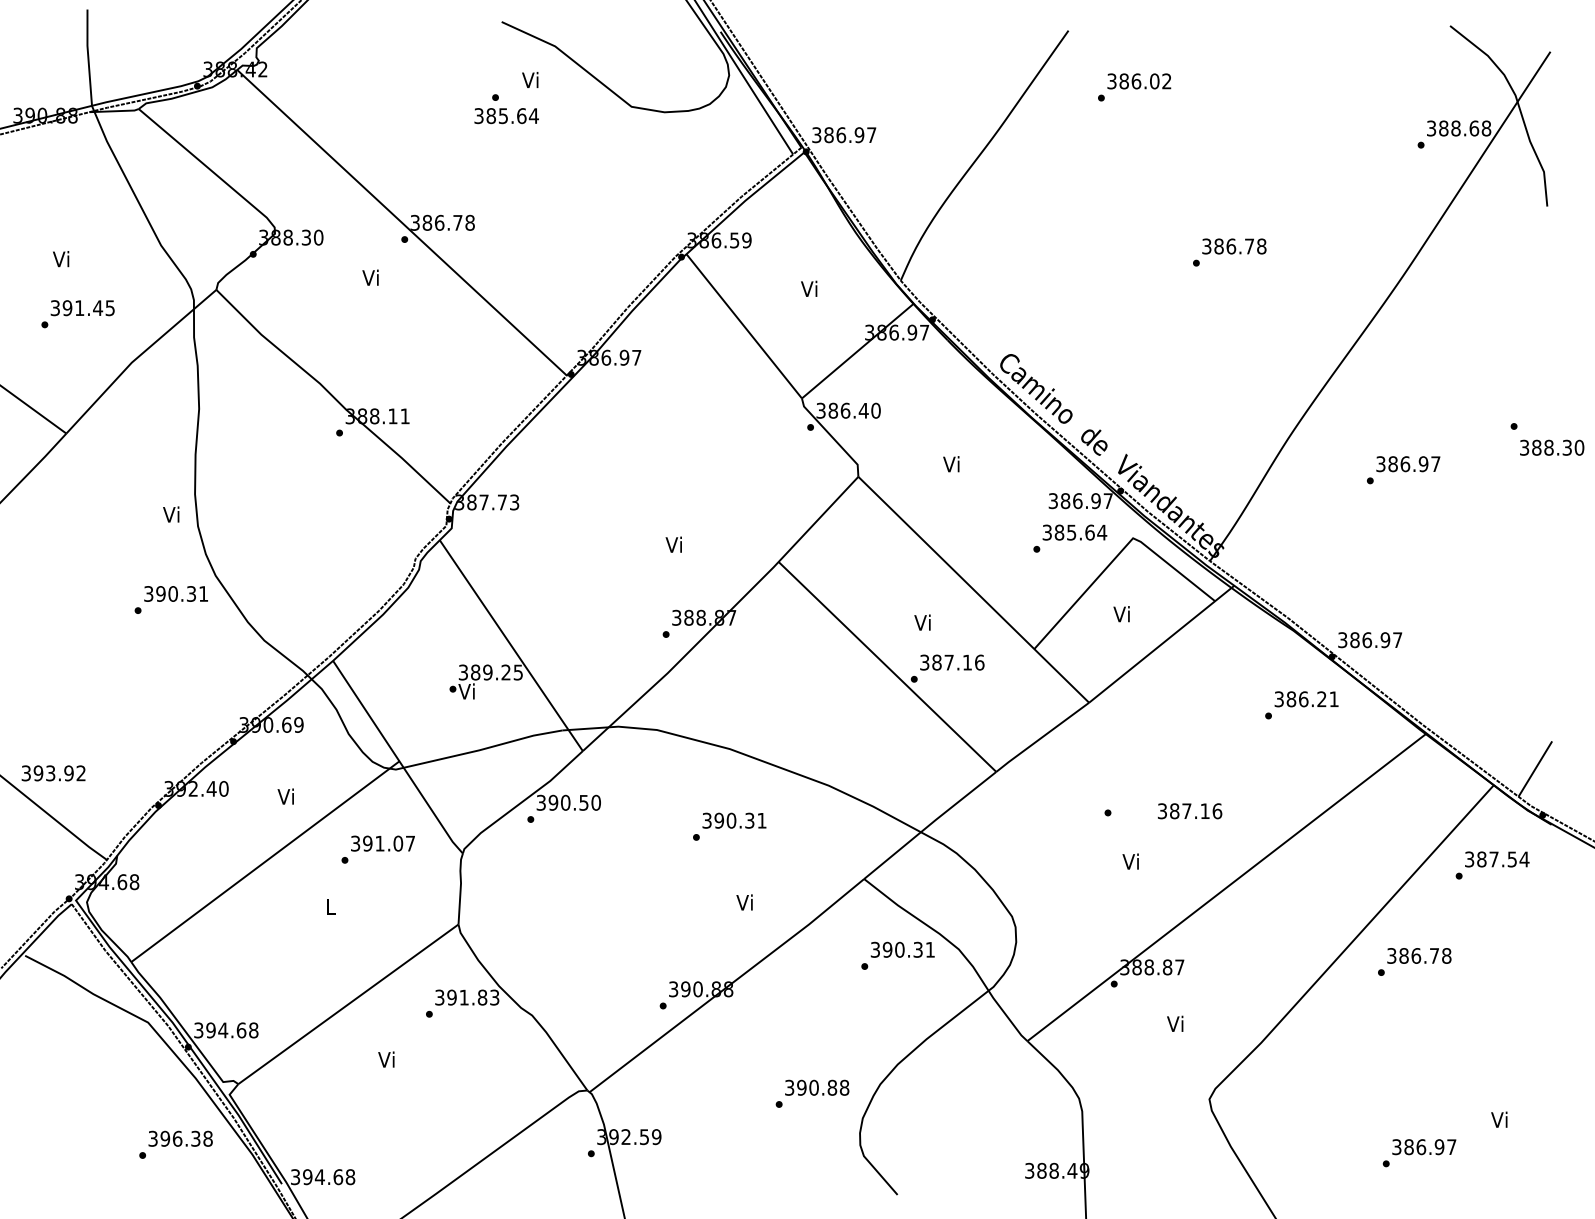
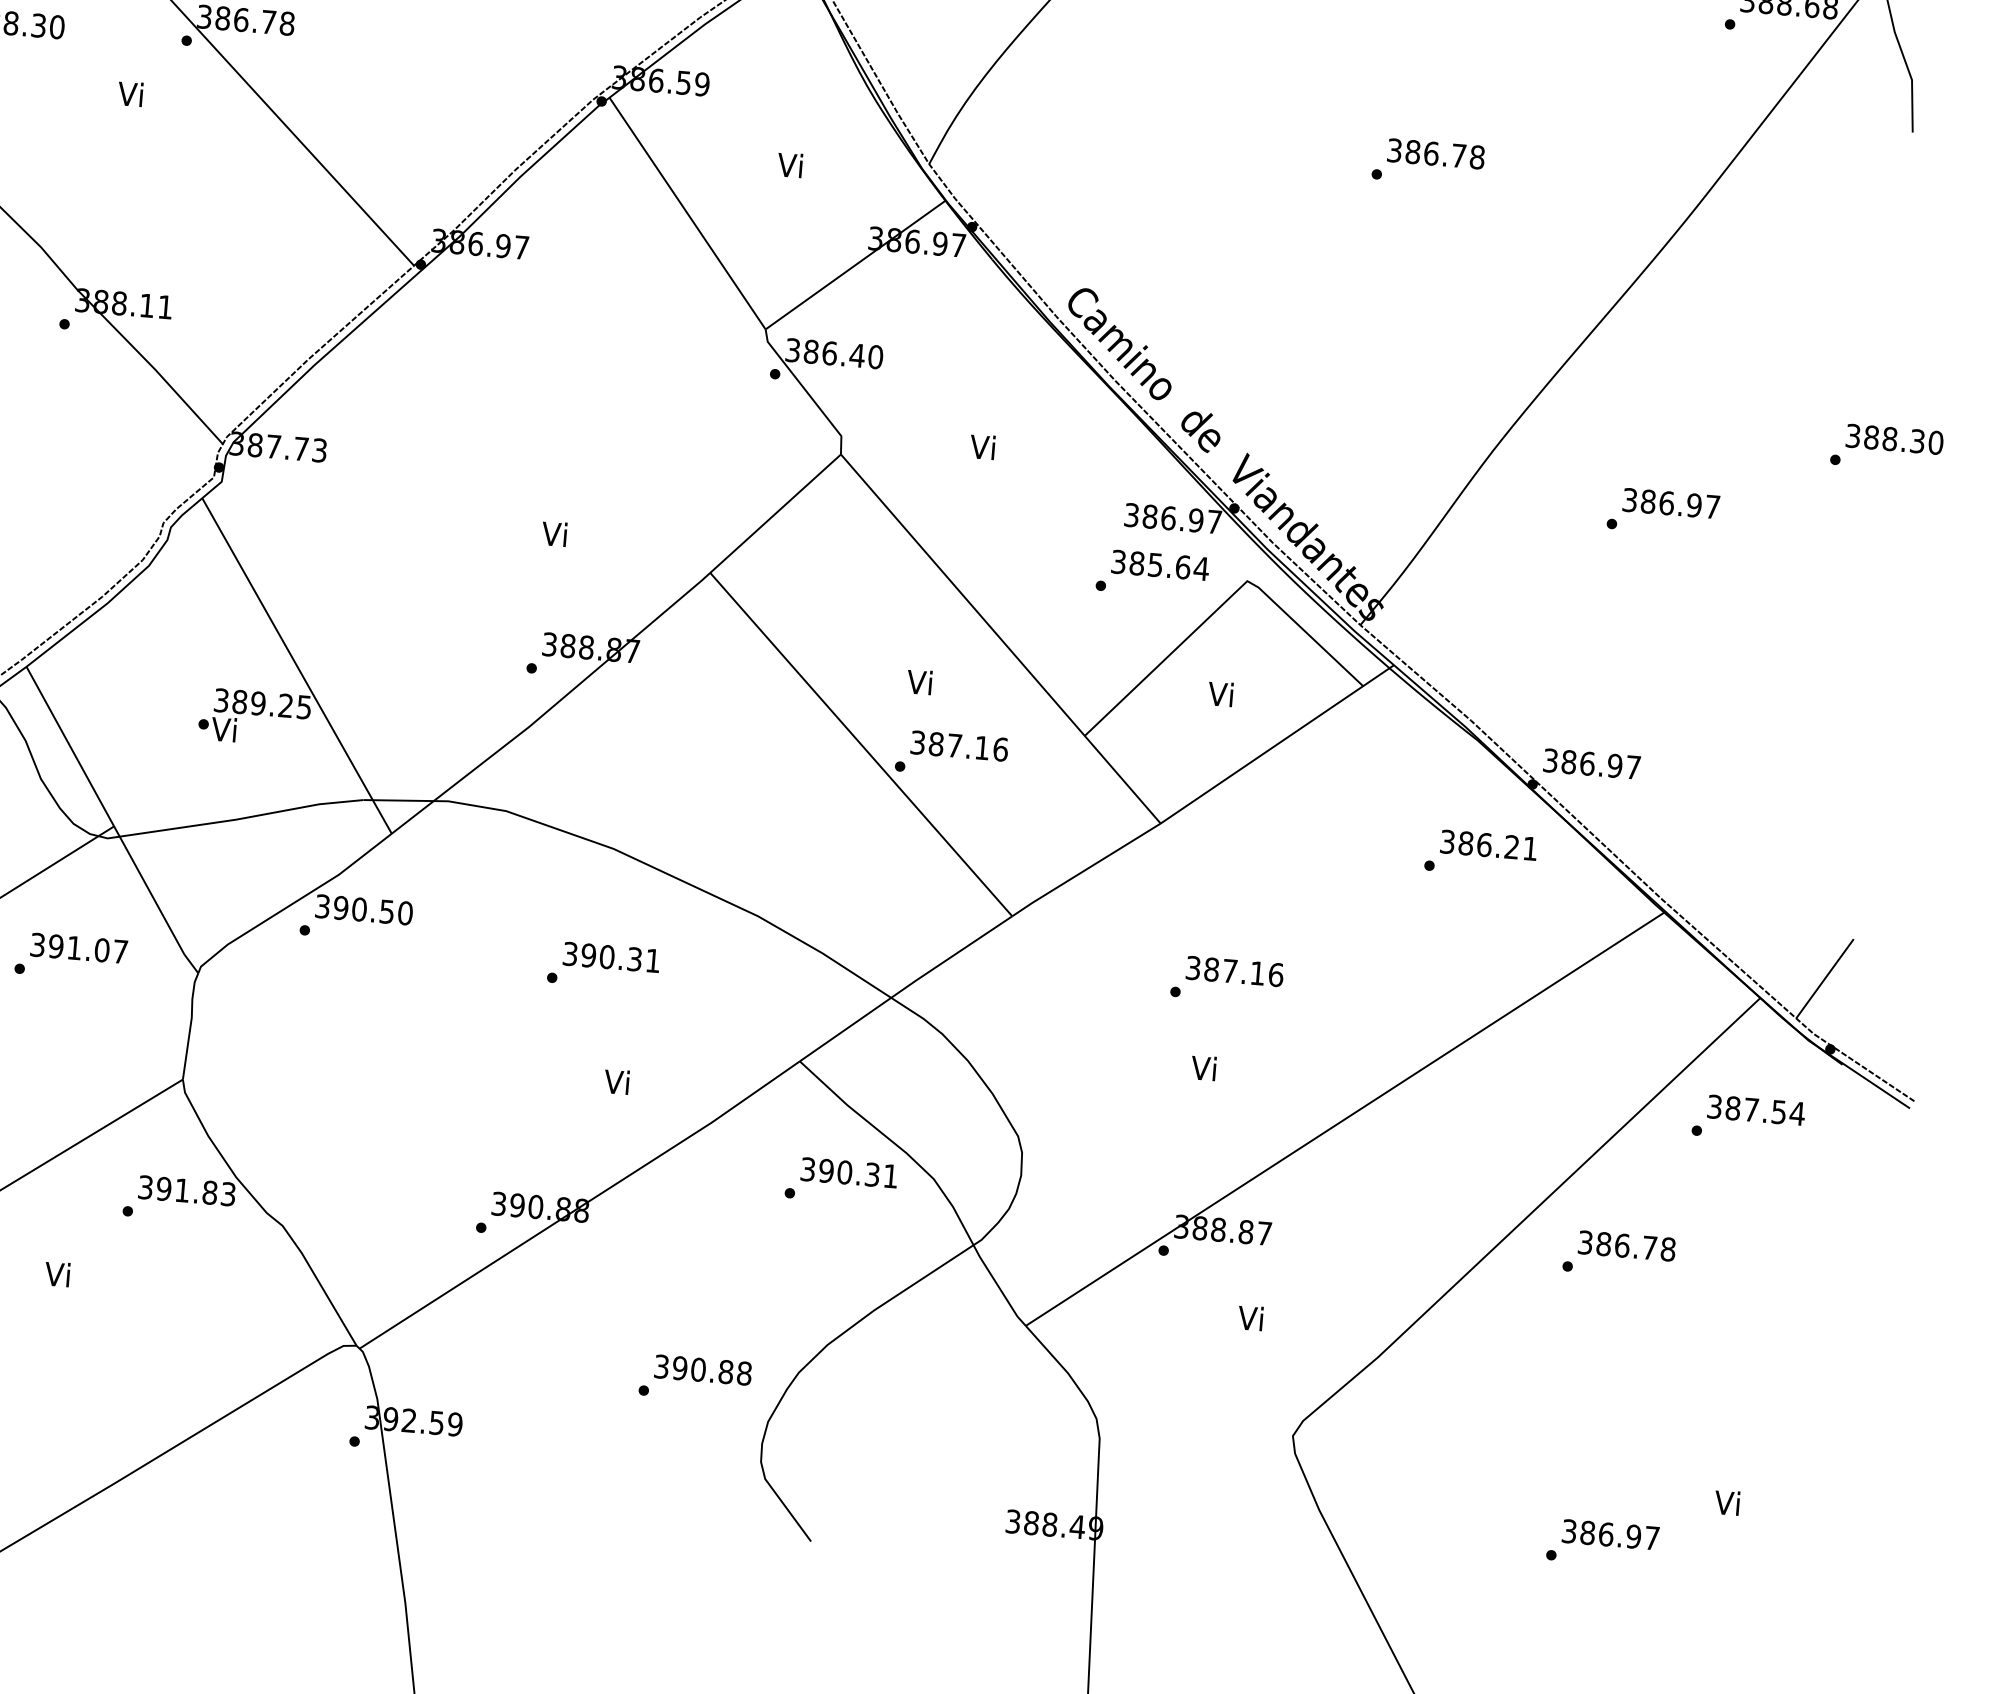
text: (1552, 447) -> (1895, 439), moved
text: (1190, 811) -> (1235, 971), moved

